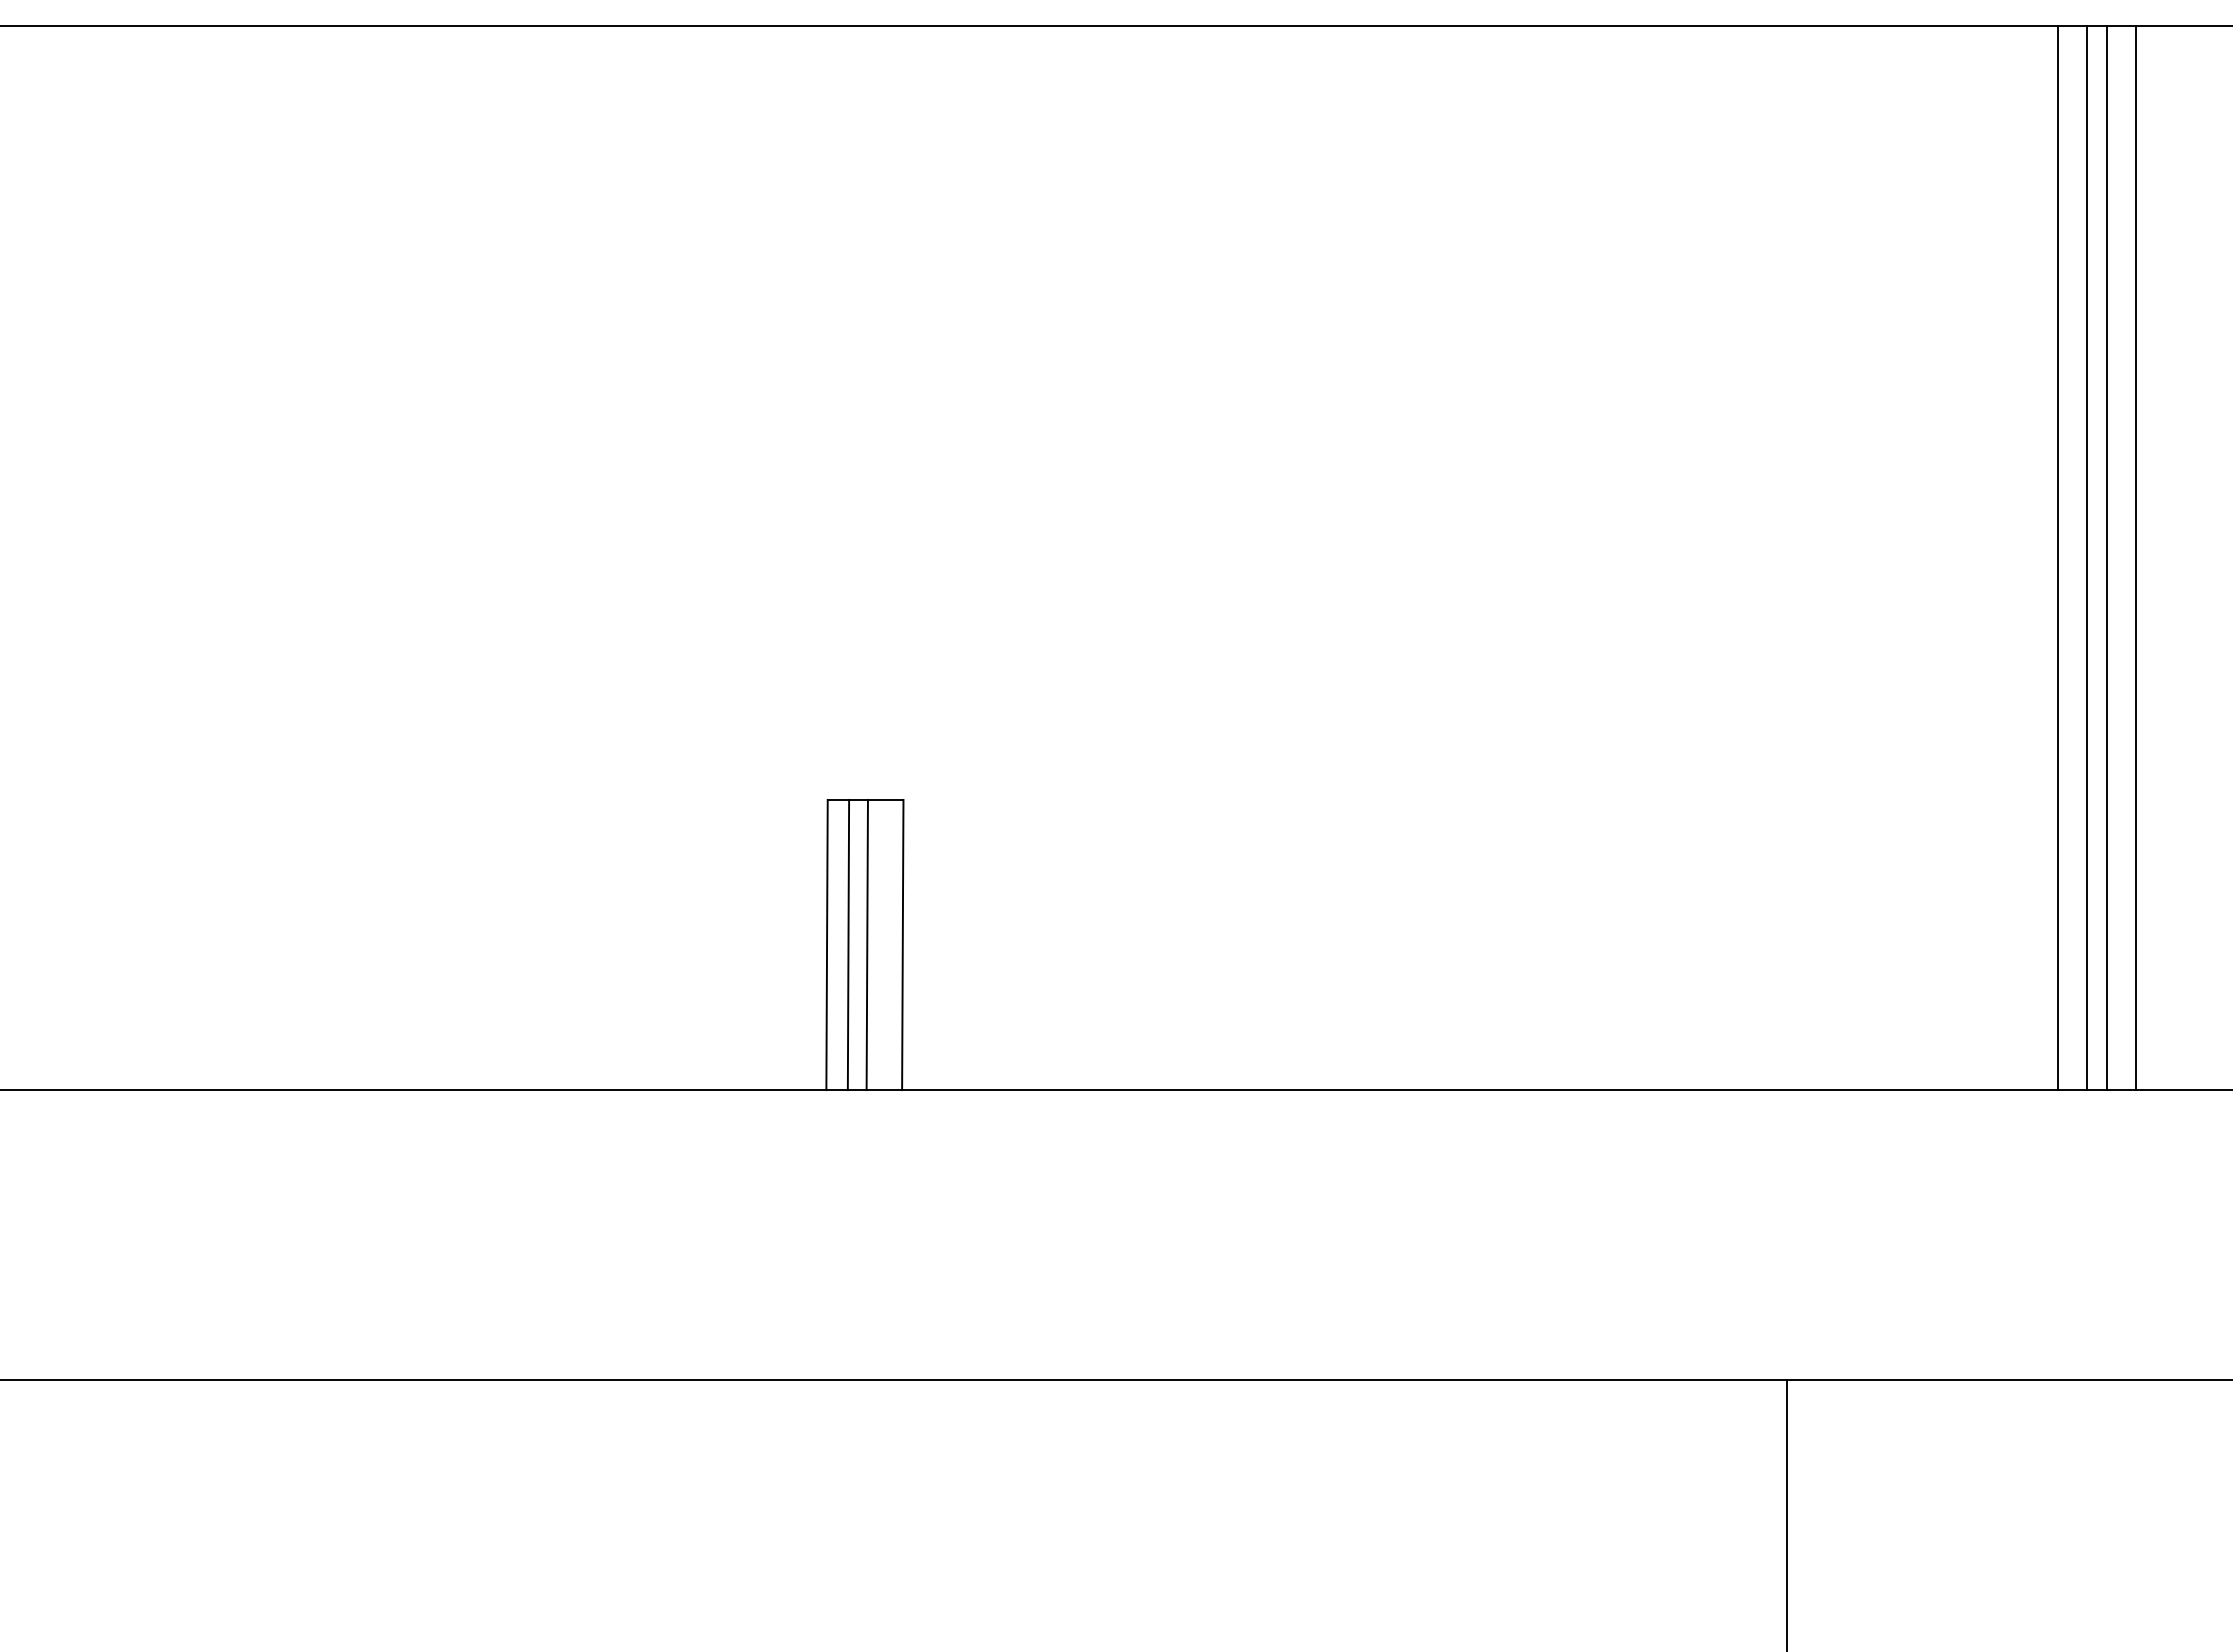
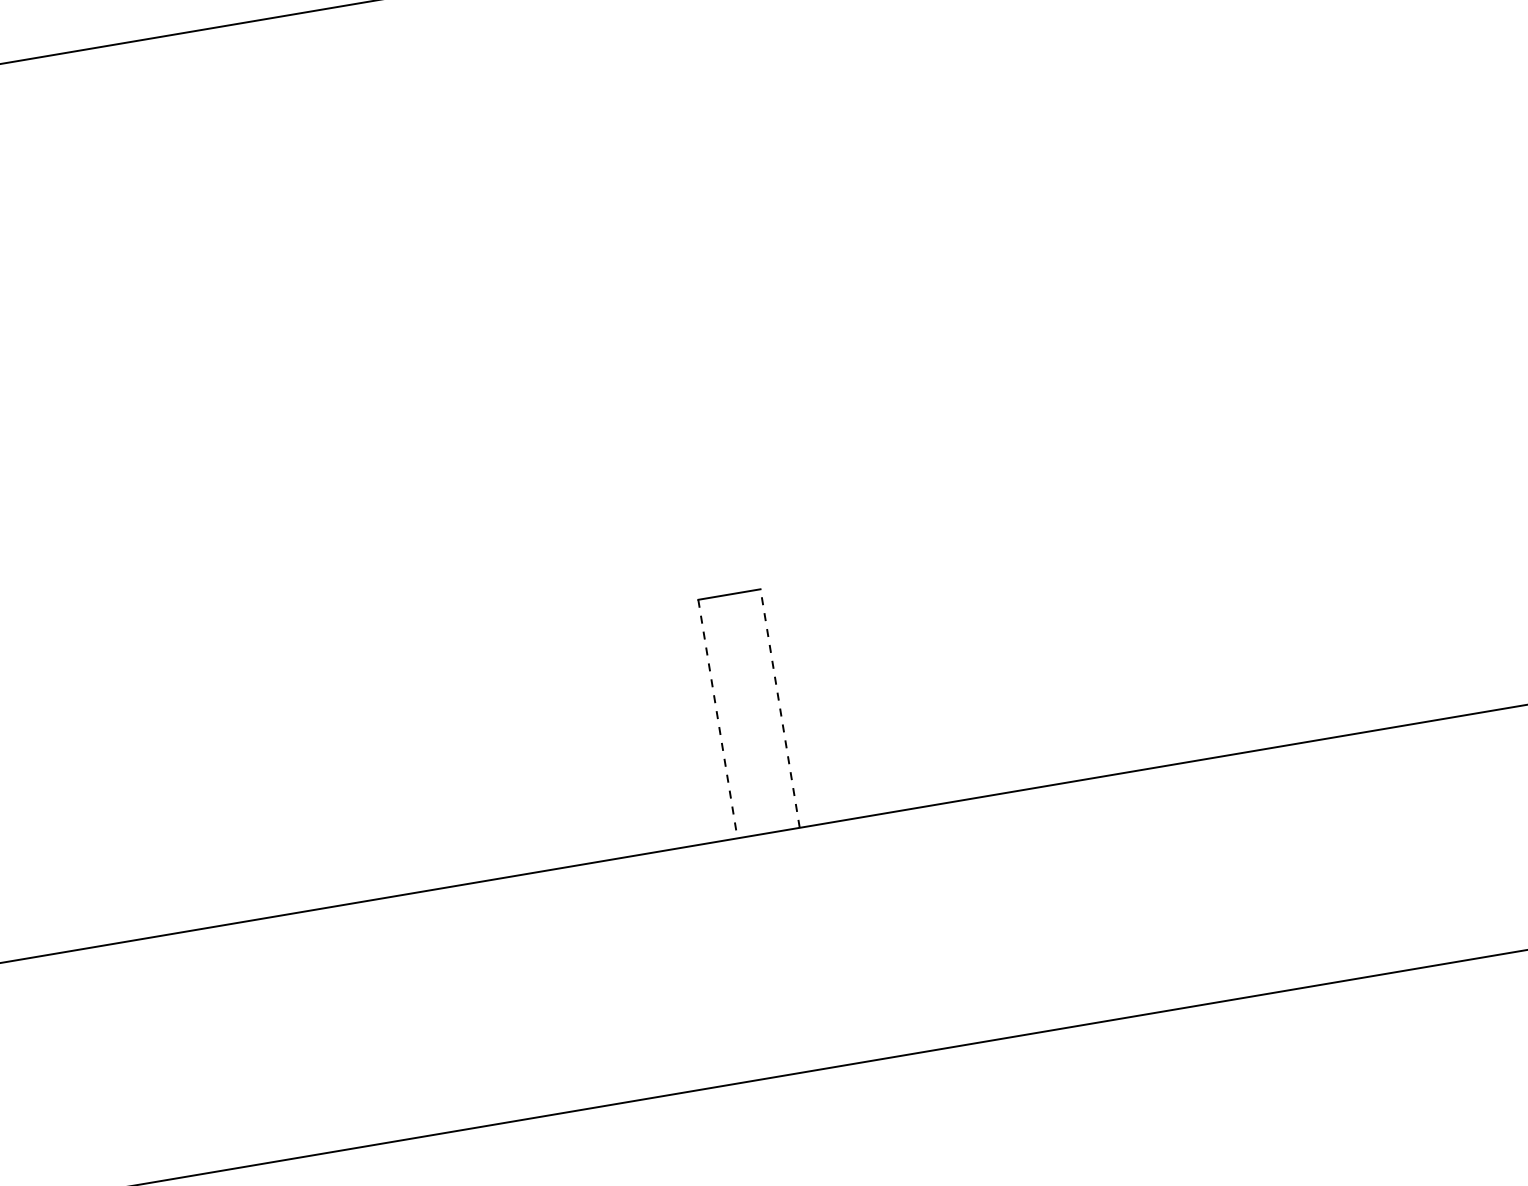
line: (848, 944) -> (735, 715), removed
line: (866, 944) -> (750, 713), removed
line: (902, 944) -> (779, 708), solid -> dashed
line: (827, 945) -> (718, 719), solid -> dashed

